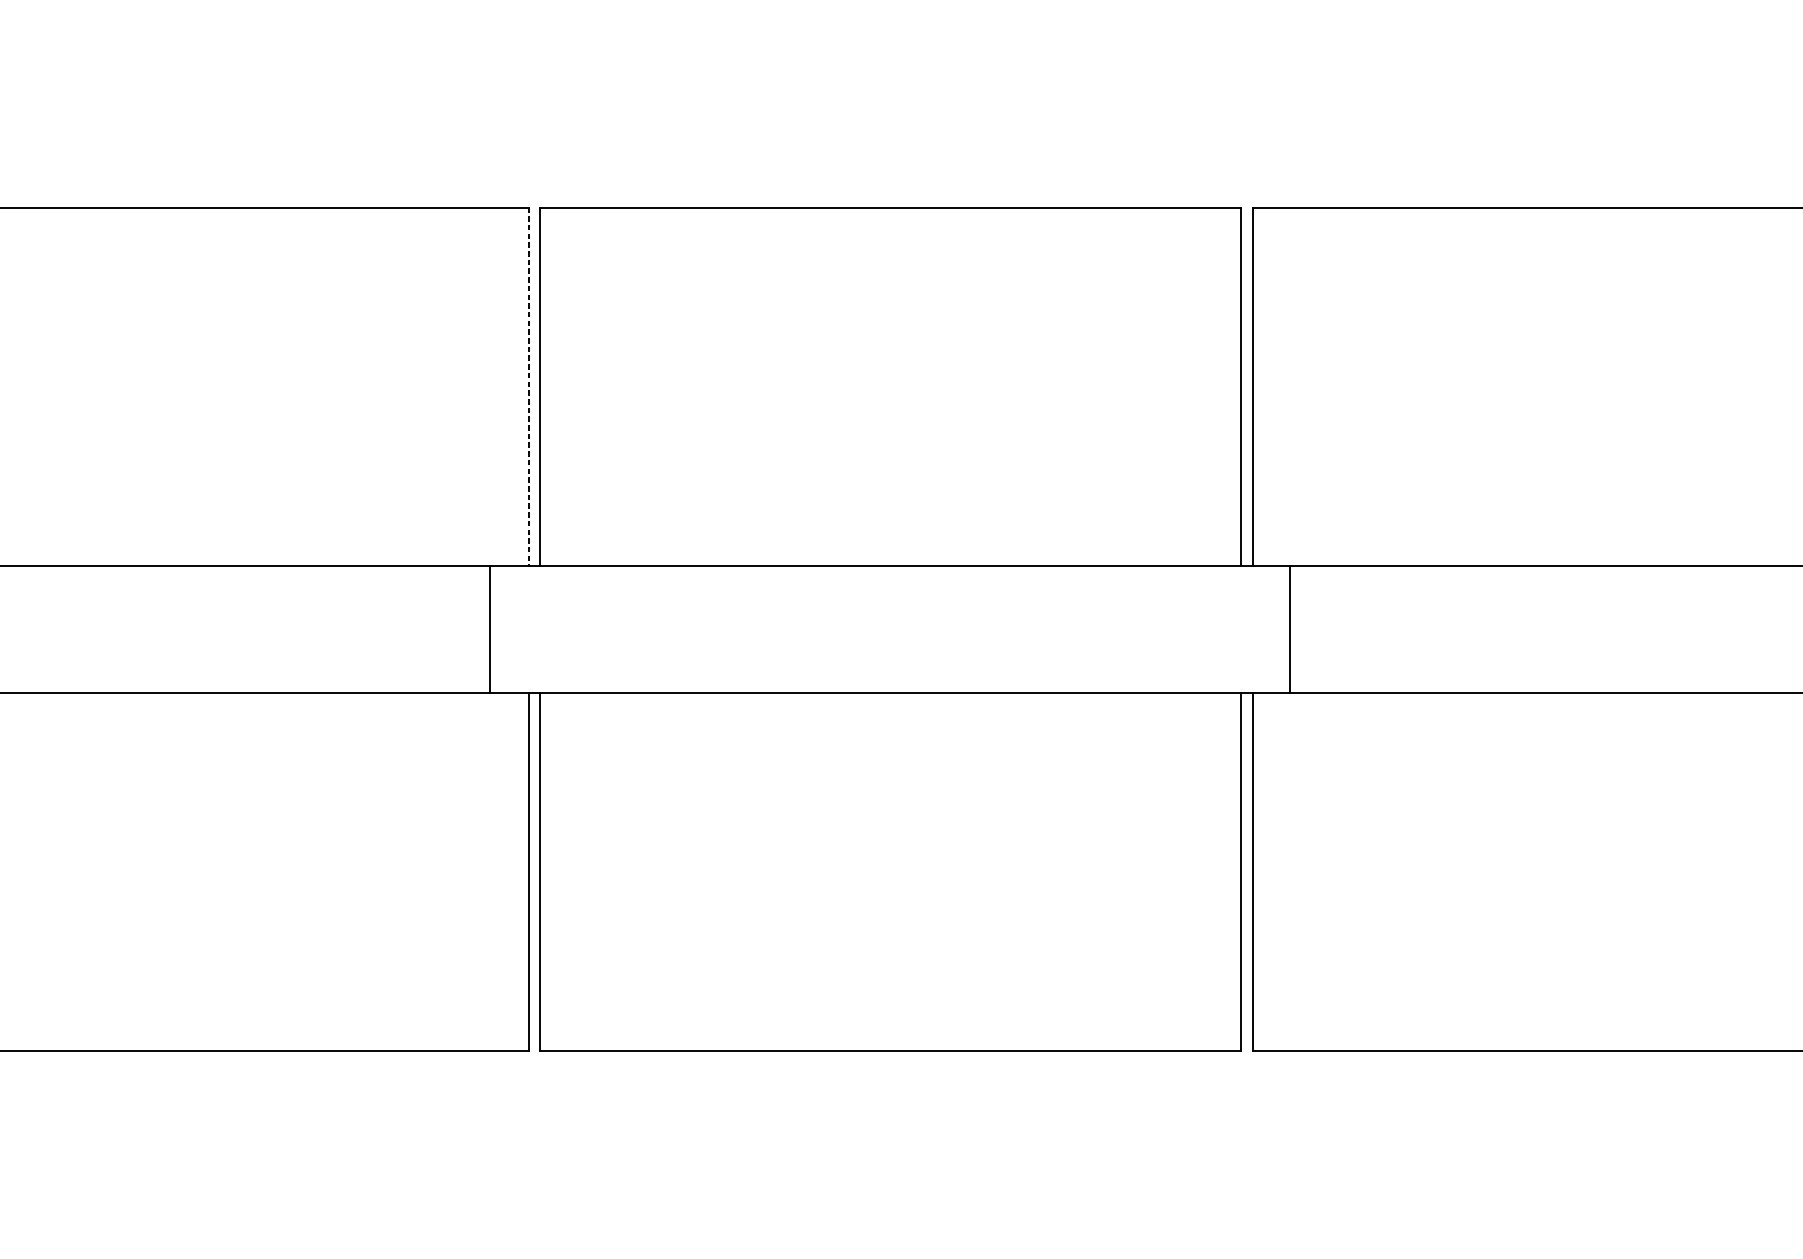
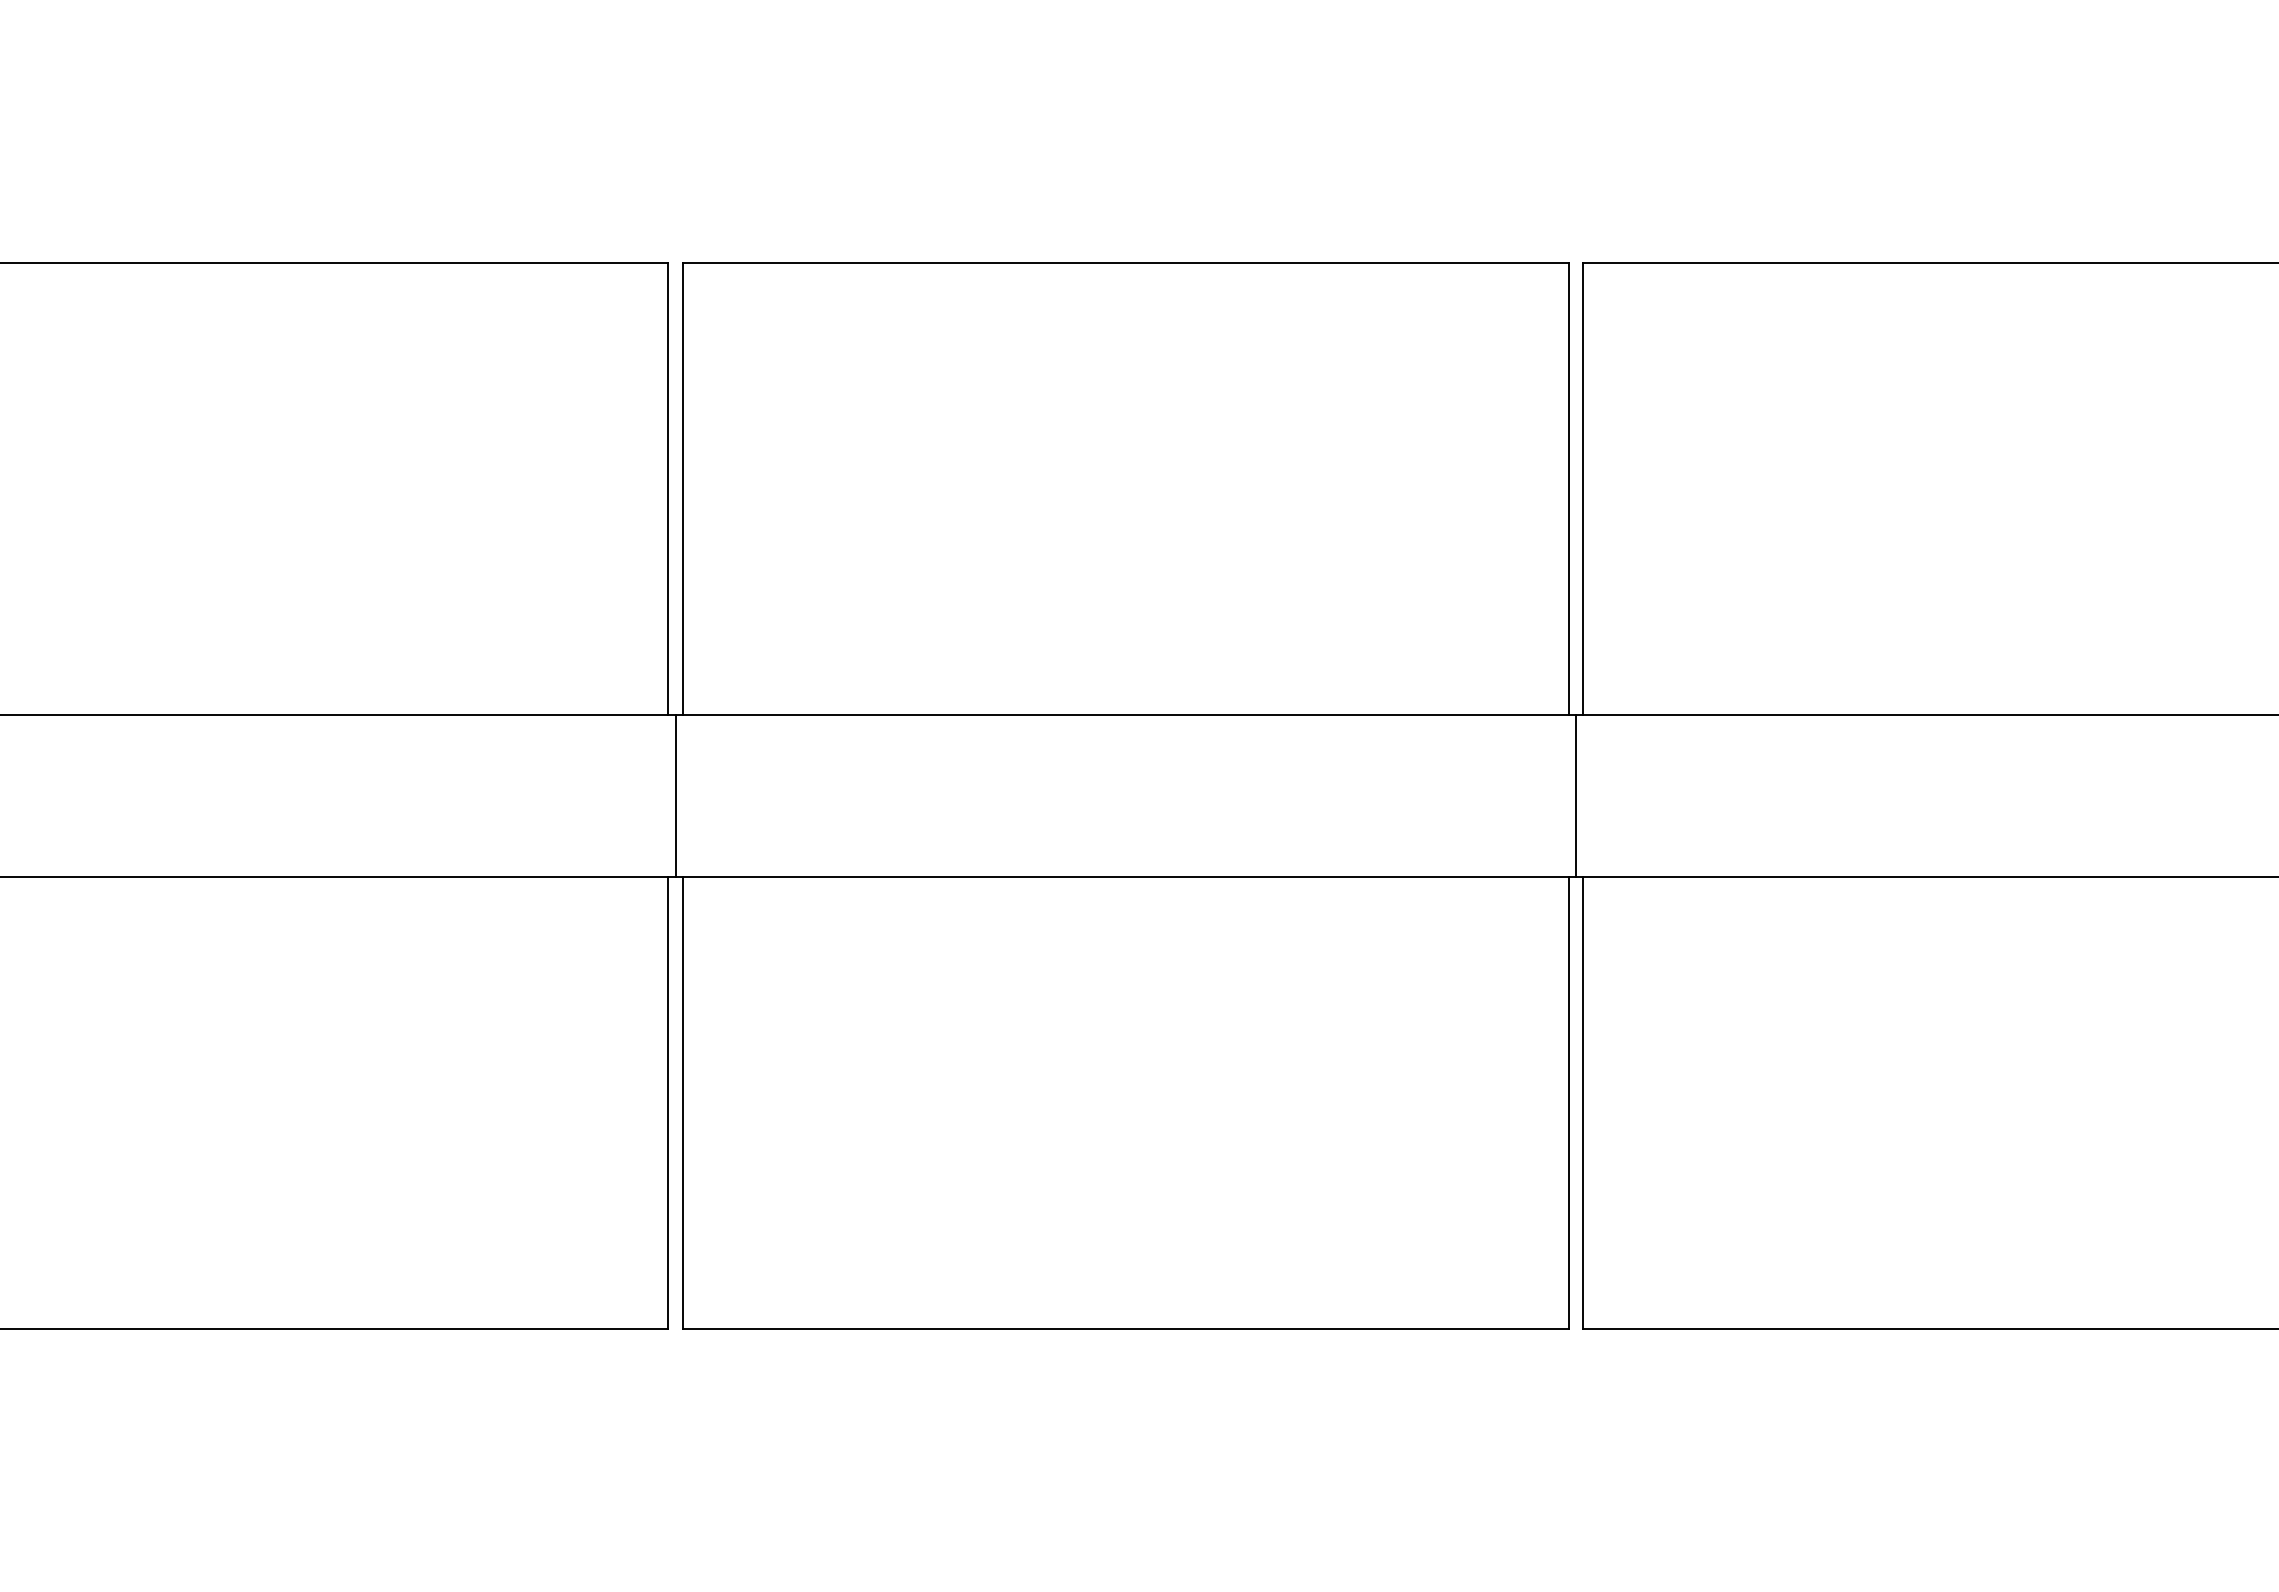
line: (528, 387) -> (668, 489), dashed -> solid
line: (490, 629) -> (675, 795), moved
line: (1289, 629) -> (1575, 795), moved

